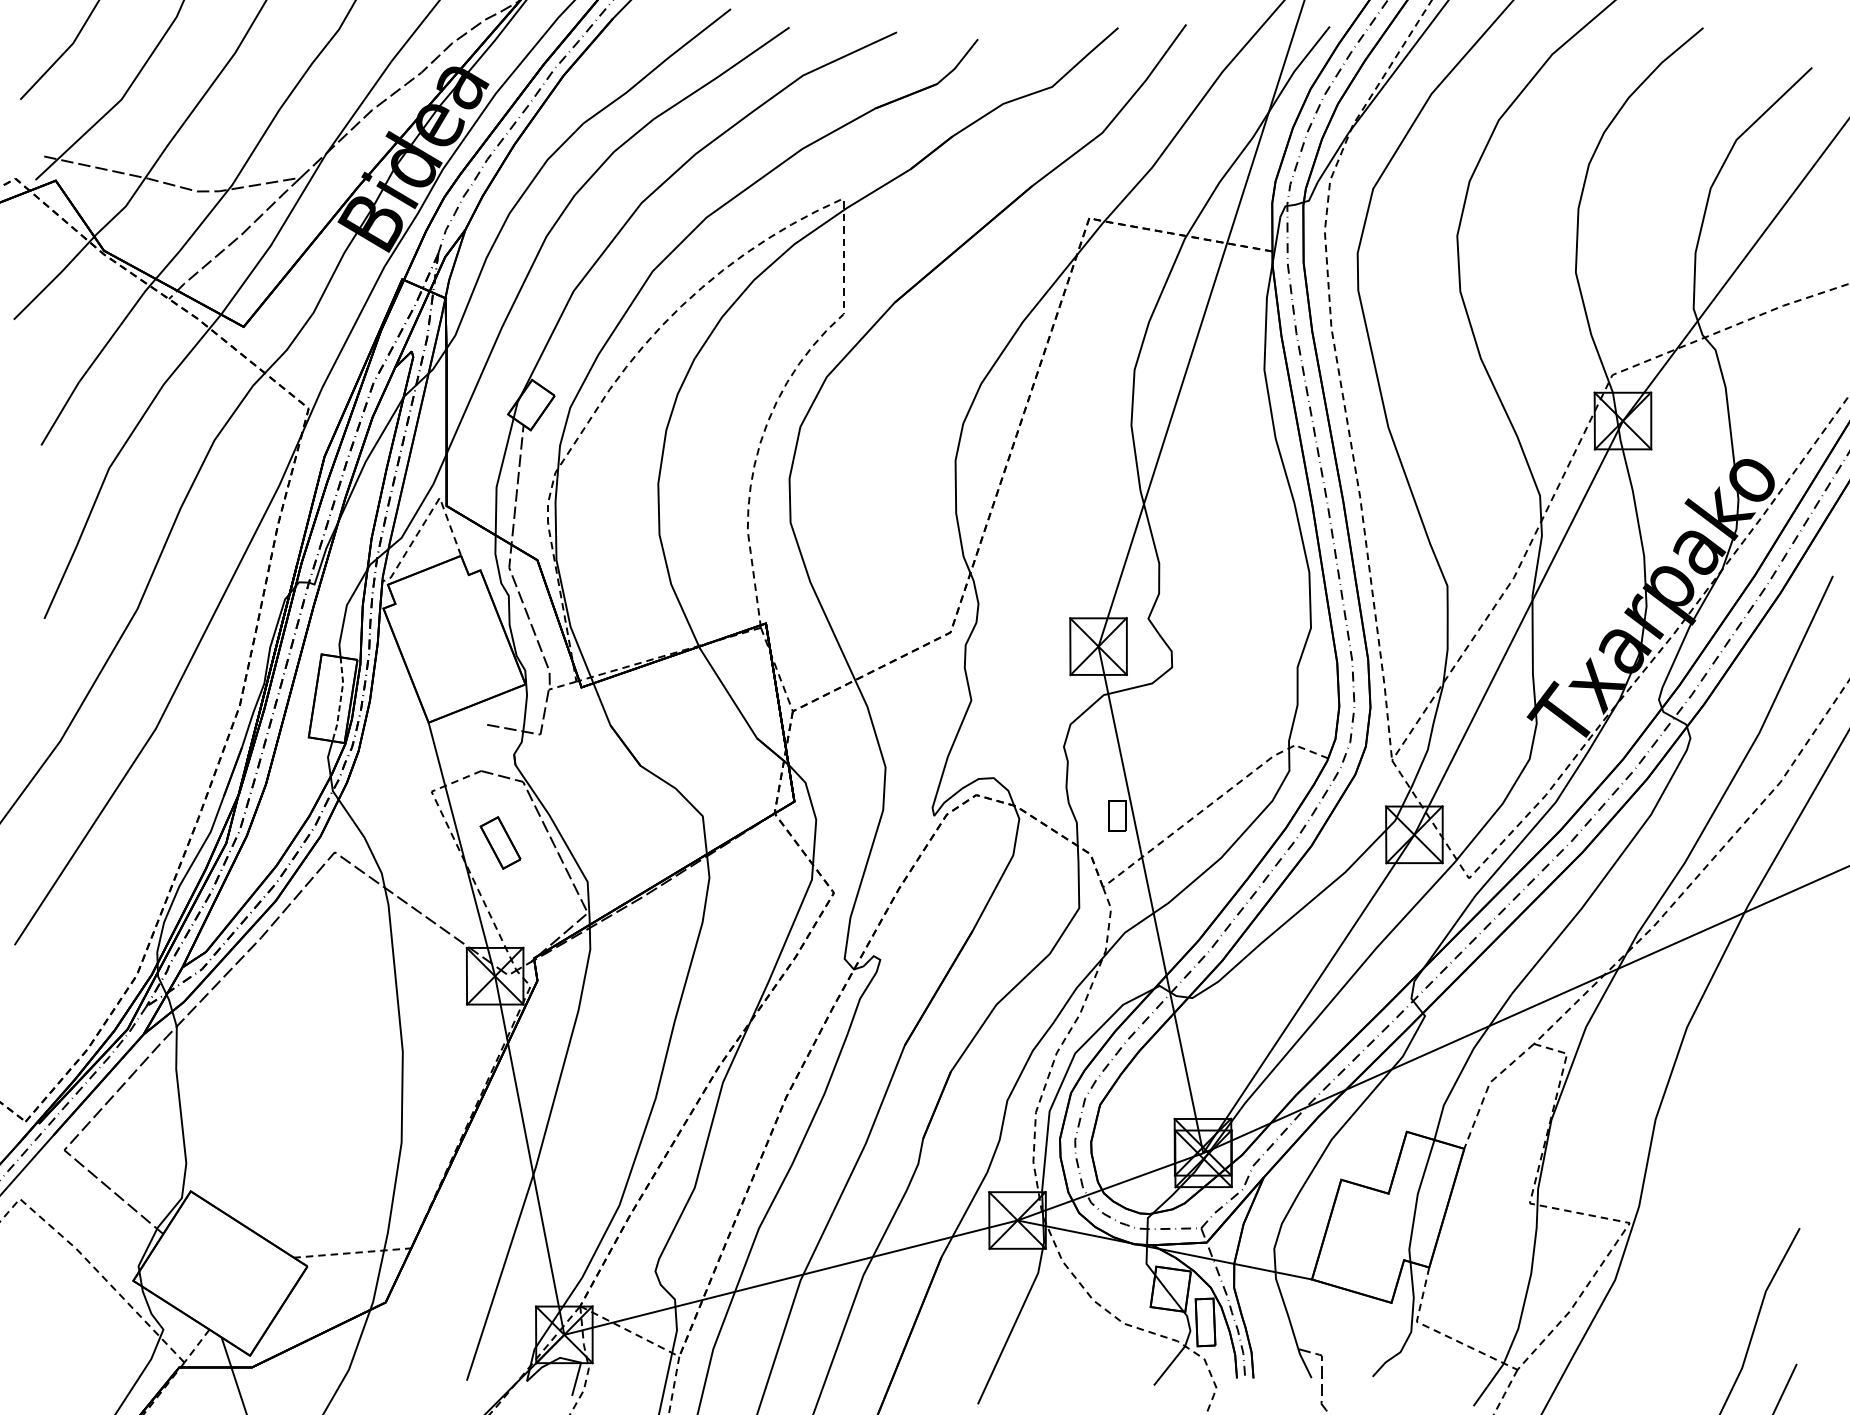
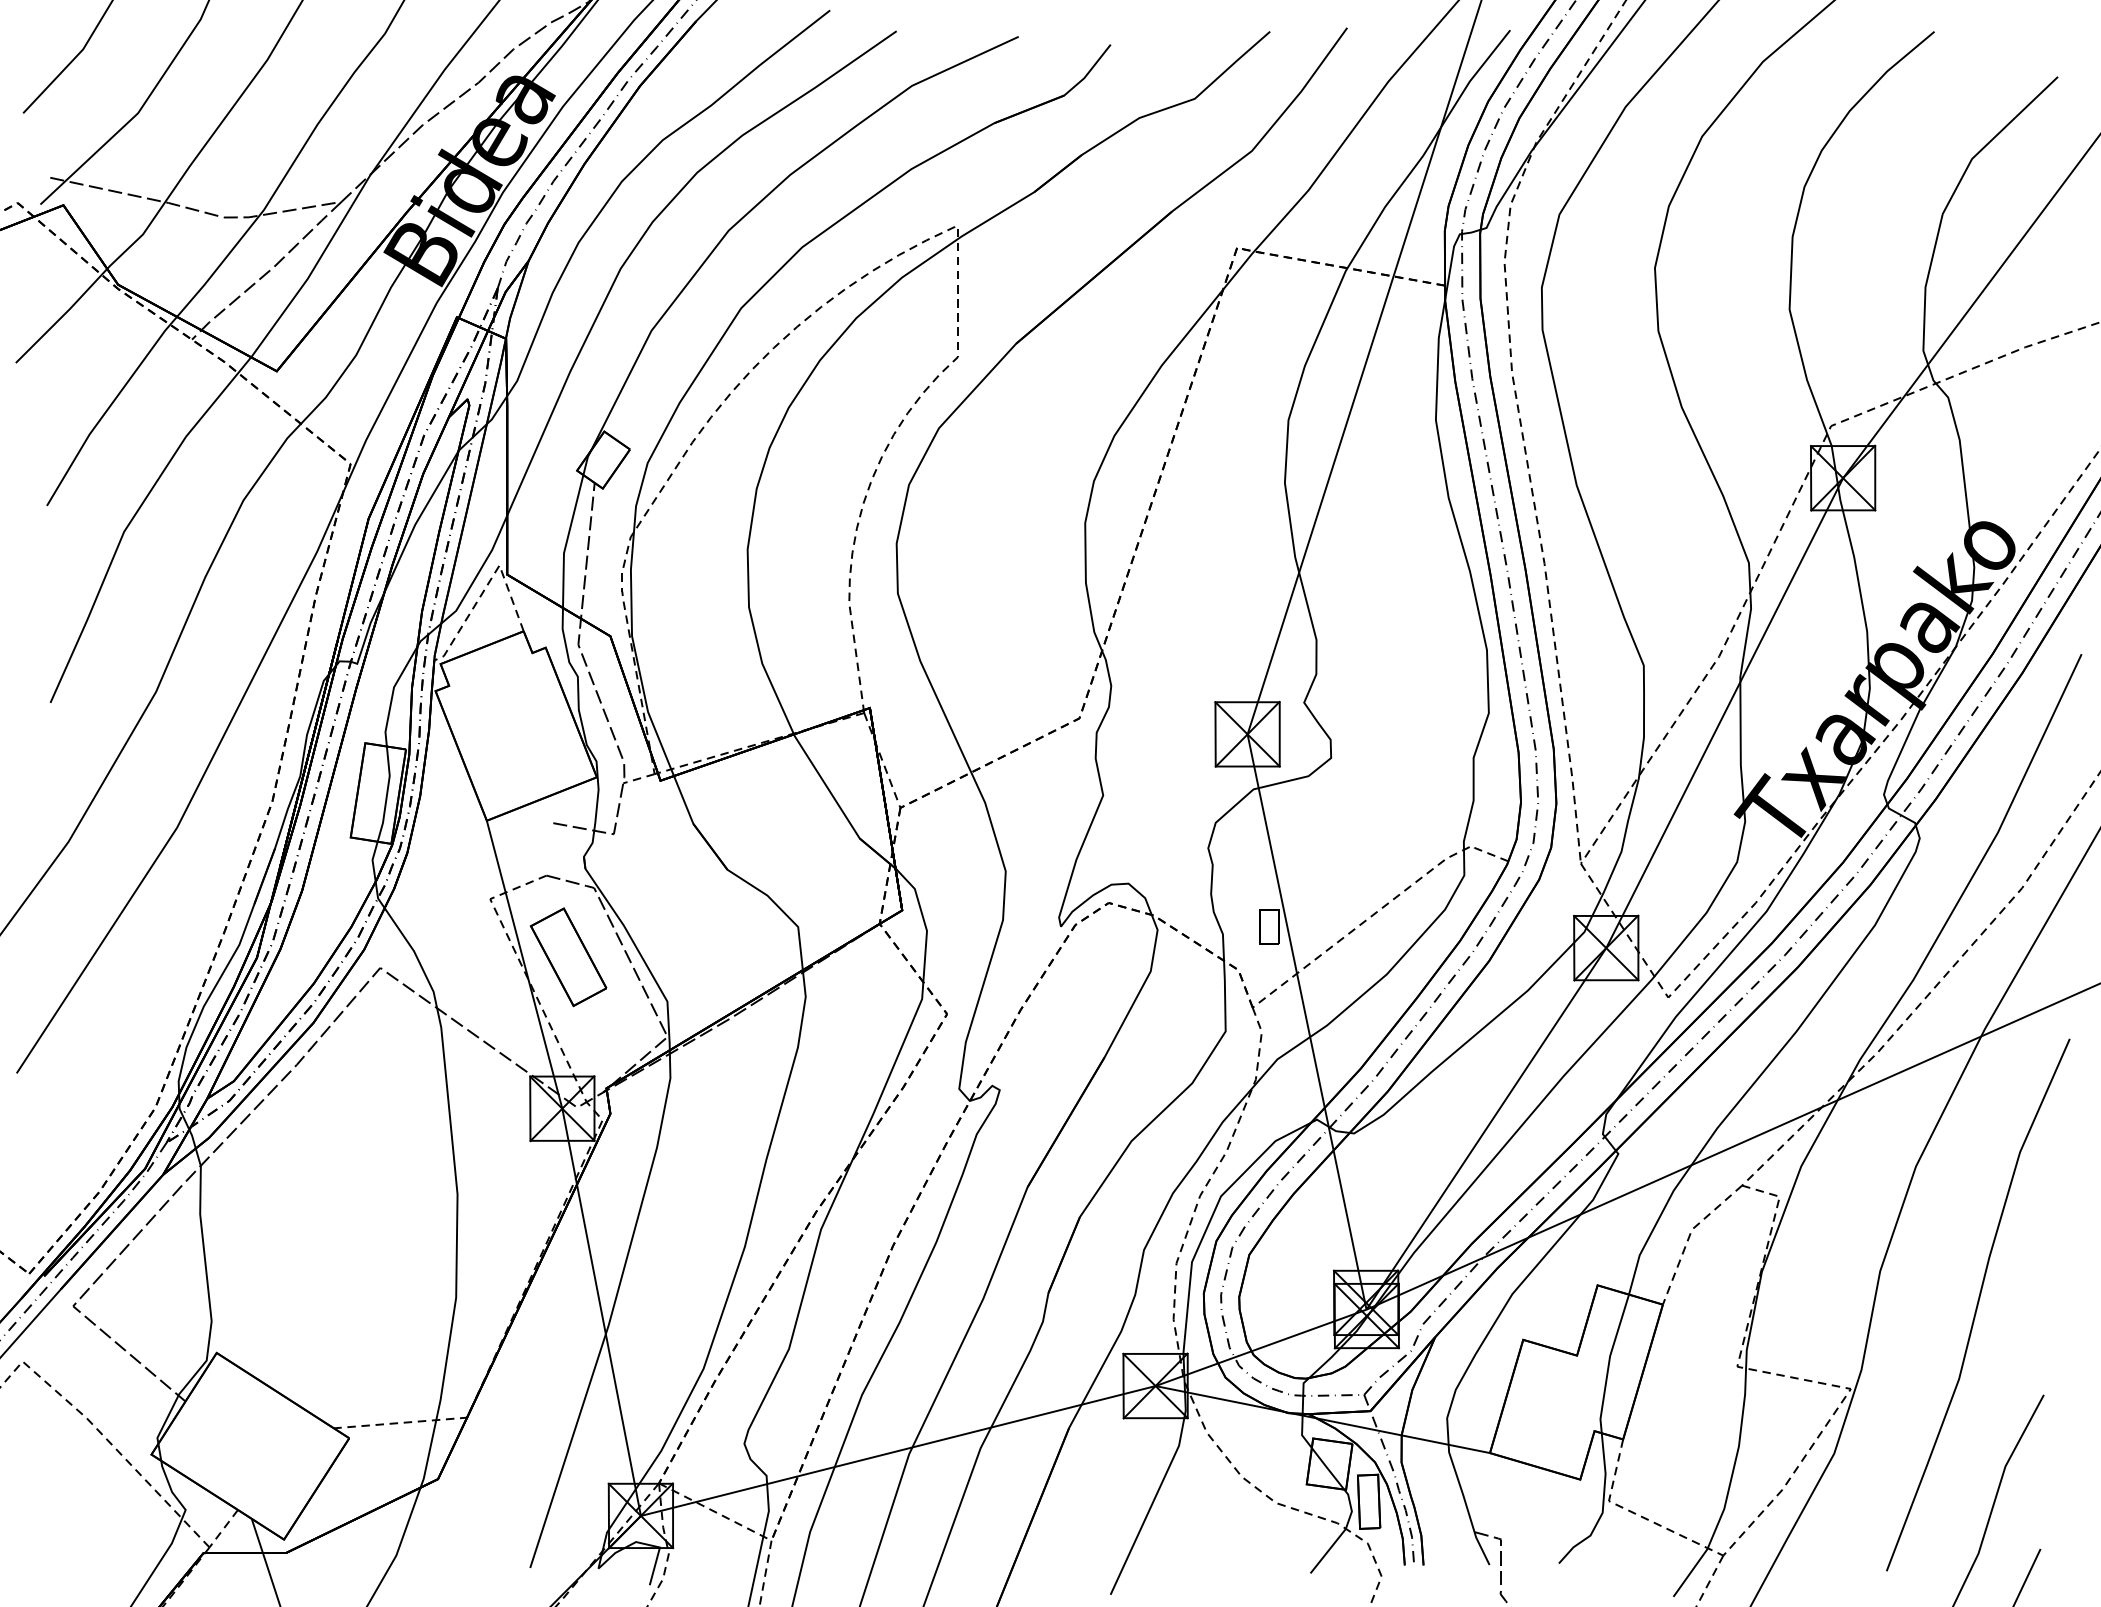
line: (341, 699) -> (387, 794), dashed -> solid
part: (500, 843) -> (568, 957), size x1.67
curve: (1742, 1148) -> (1978, 1304), added

